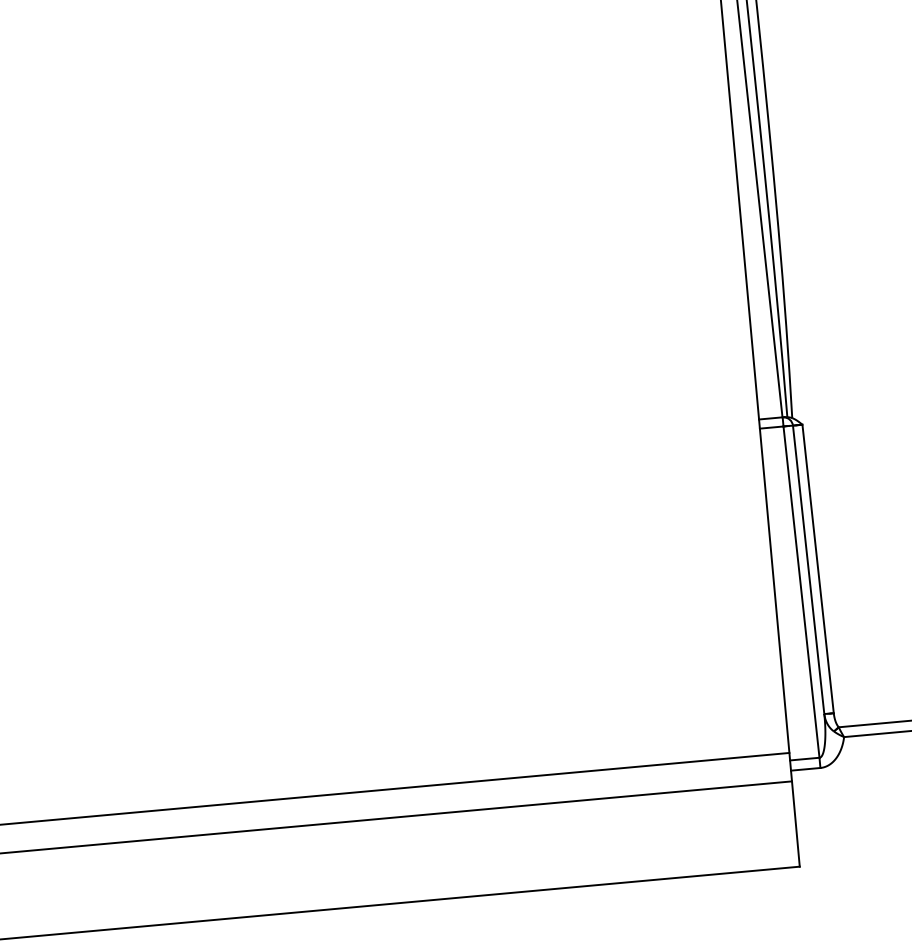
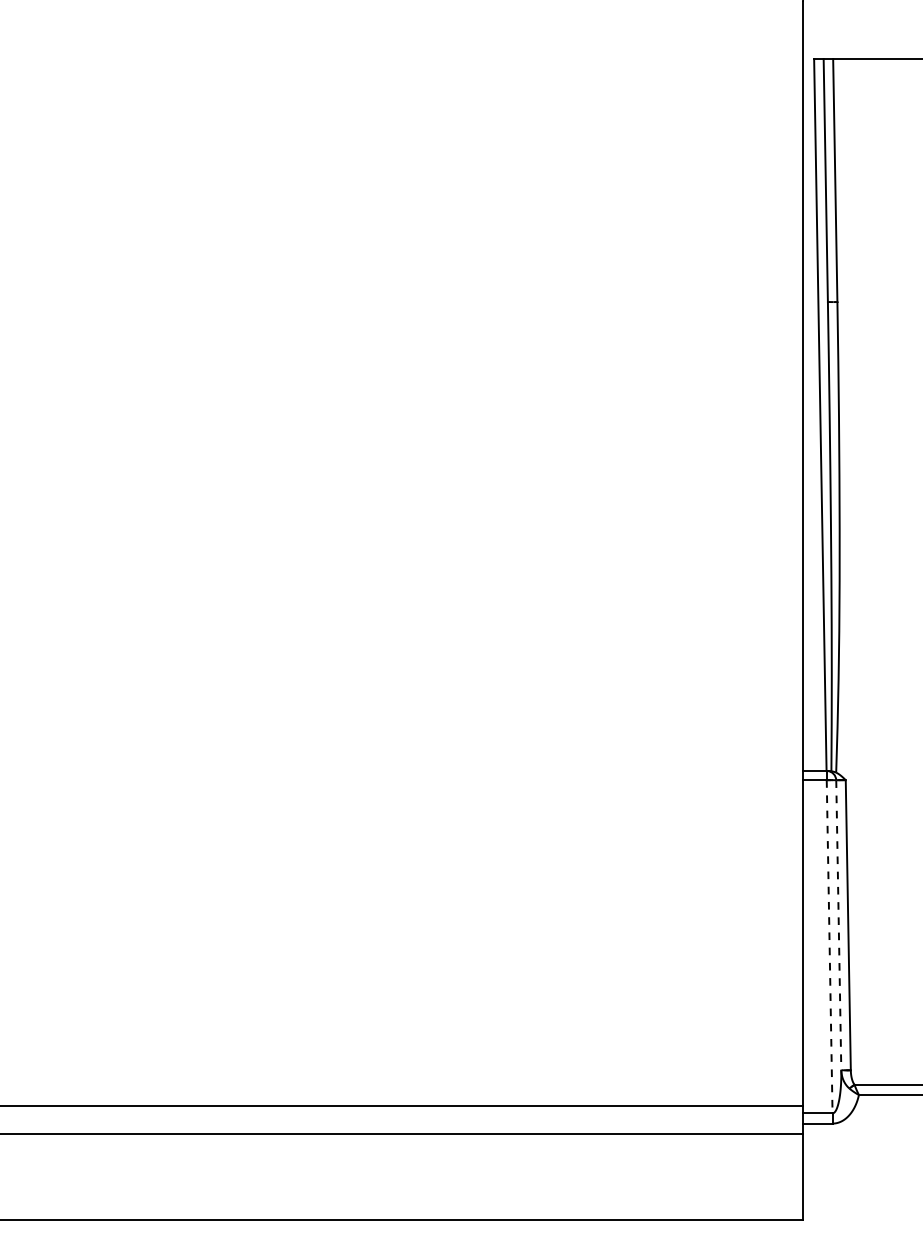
line: (808, 570) -> (838, 925), solid -> dashed
line: (801, 591) -> (829, 946), solid -> dashed

